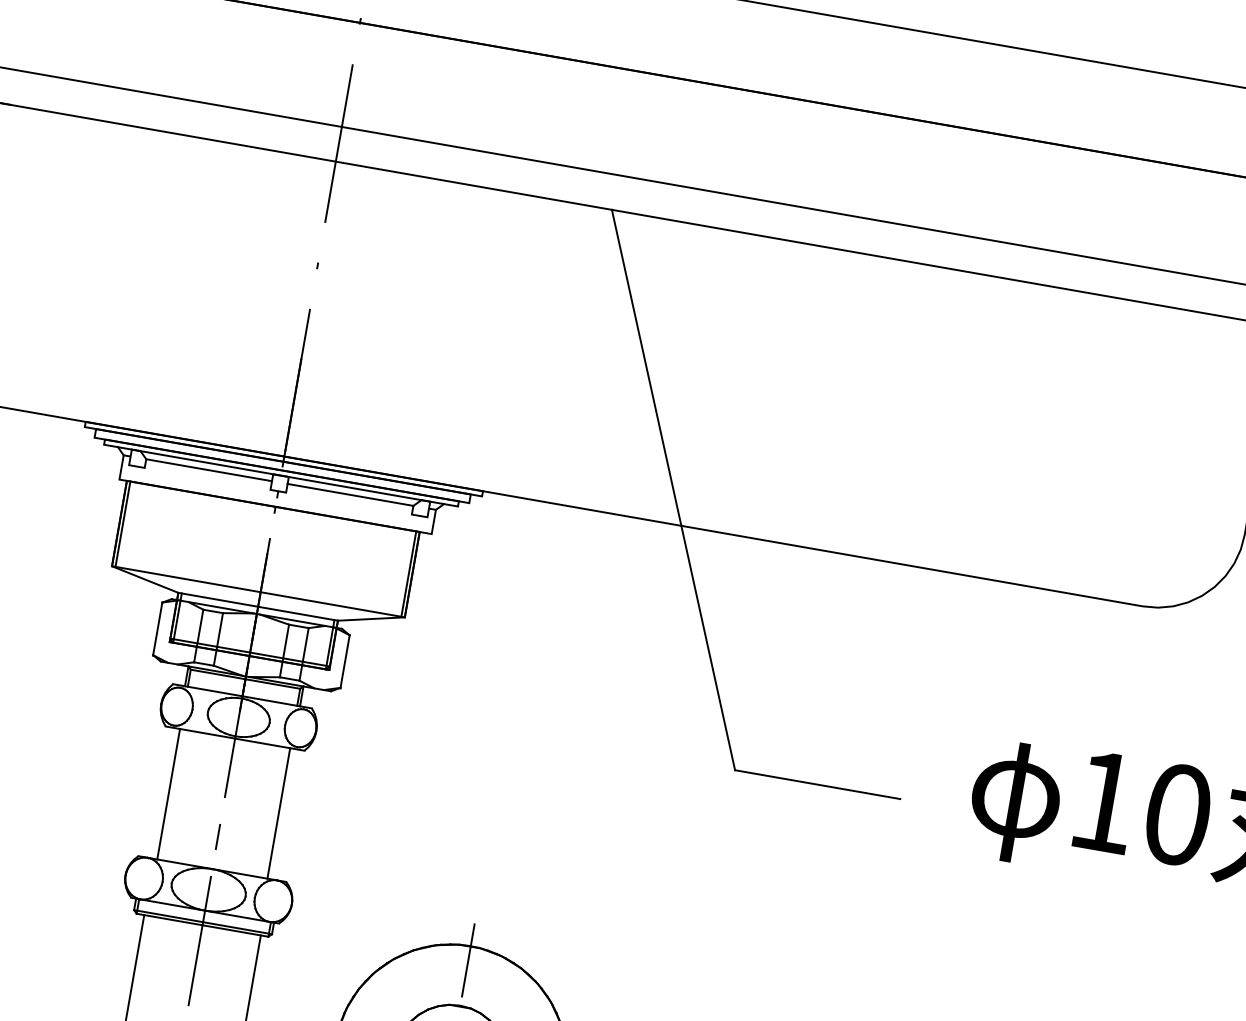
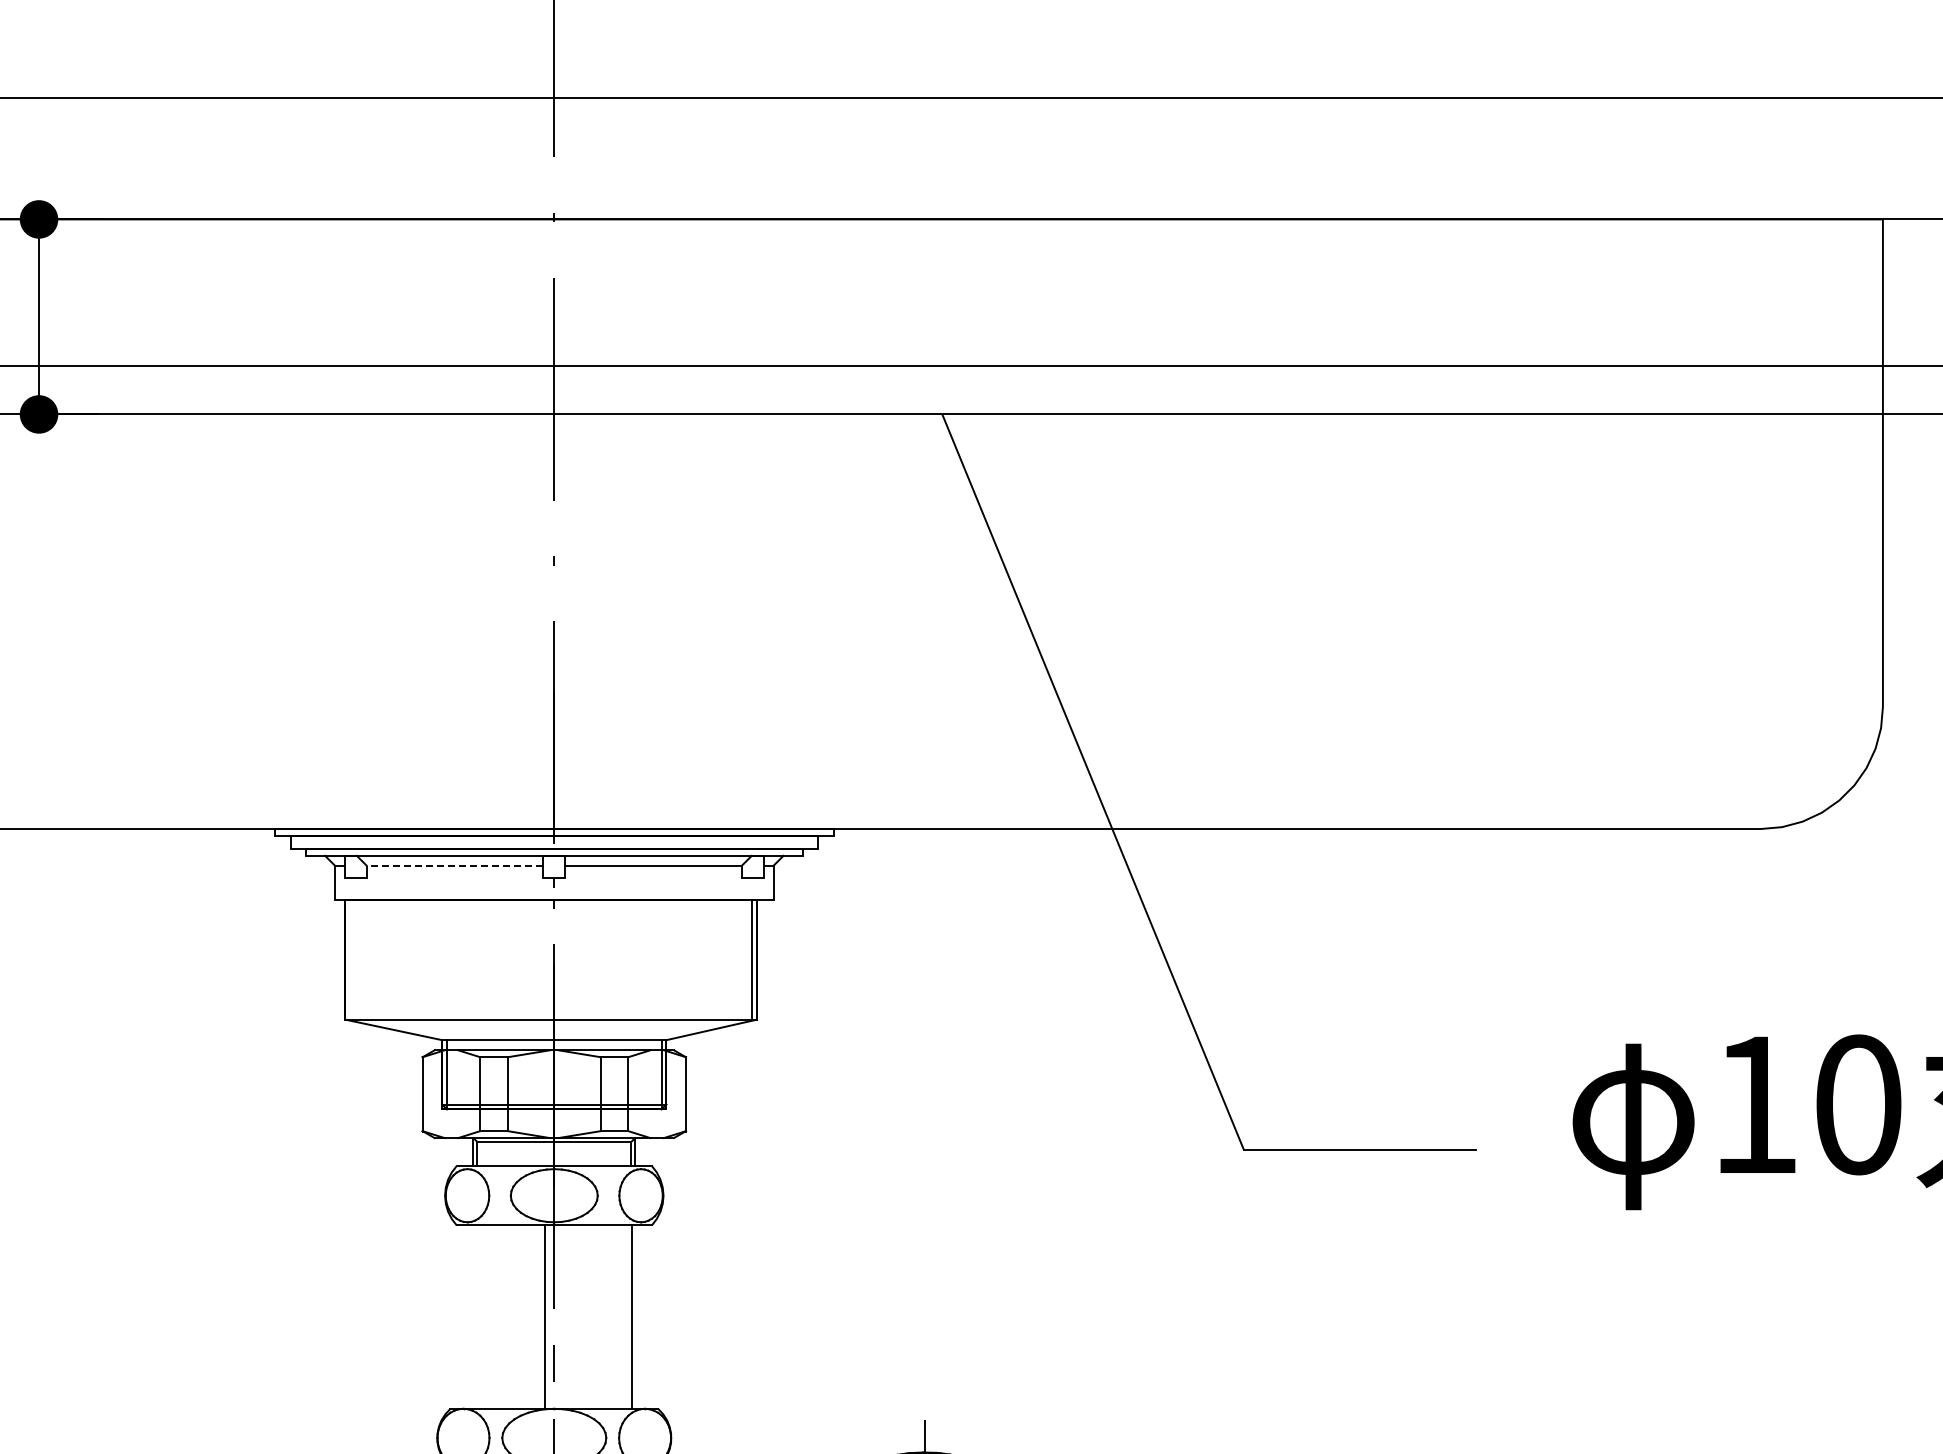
line: (208, 470) -> (454, 865), solid -> dashed
line: (123, 524) -> (350, 959), removed
line: (168, 793) -> (544, 1316), moved

